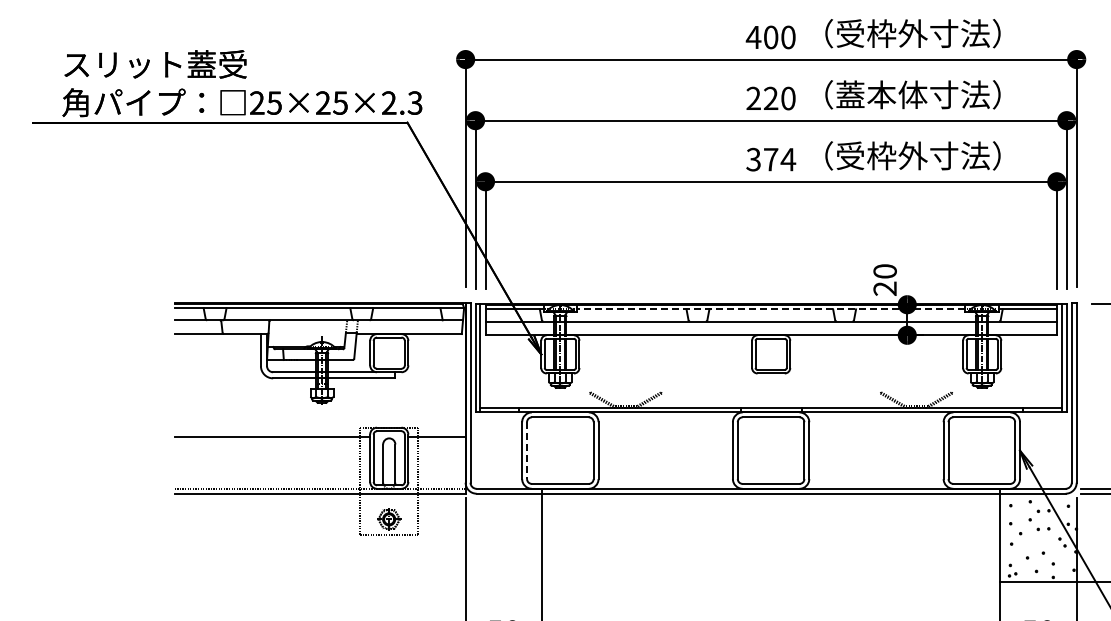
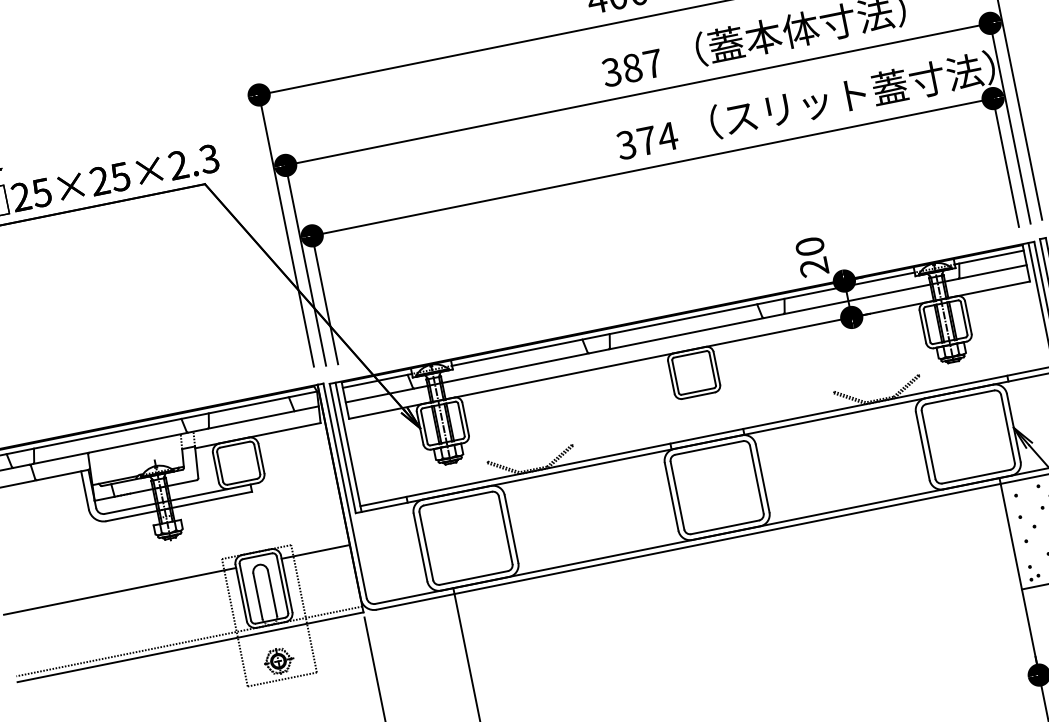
text: (770, 98) -> (631, 68), 220 -> 387
text: (949, 155) -> (858, 93), （受枠外寸法） -> （スリット蓋寸法）
line: (770, 309) -> (682, 319), dashed -> solid
line: (527, 451) -> (427, 547), dashed -> solid

